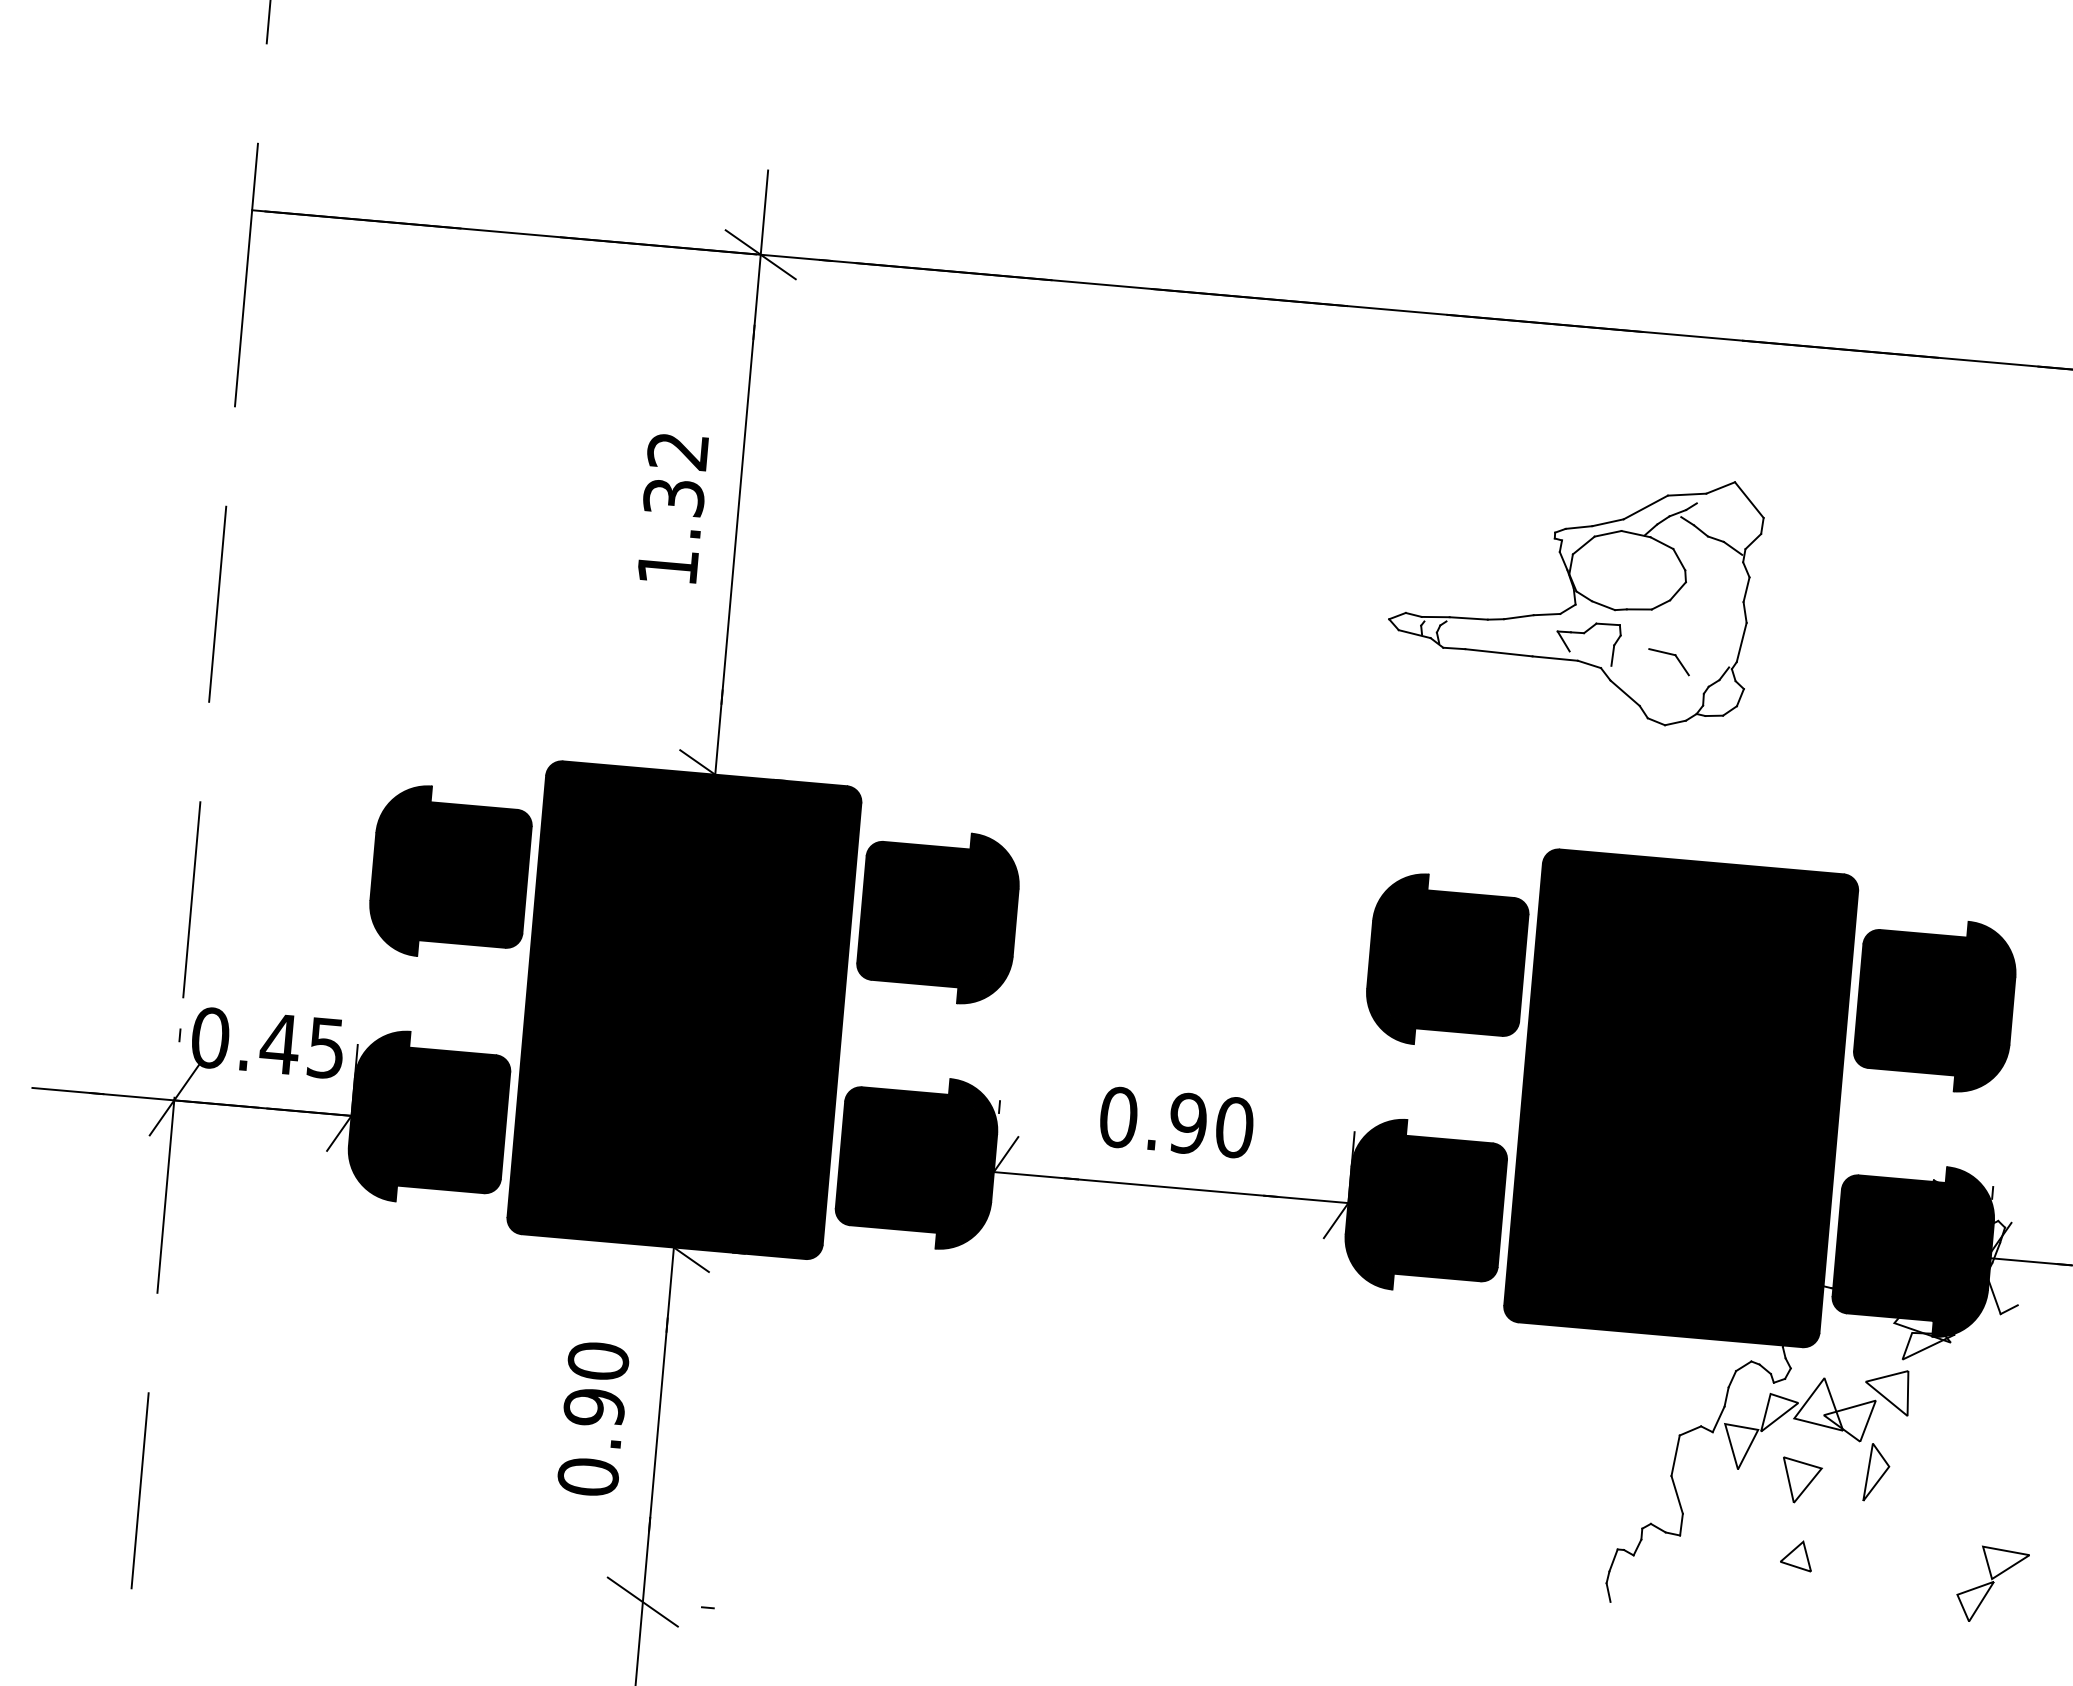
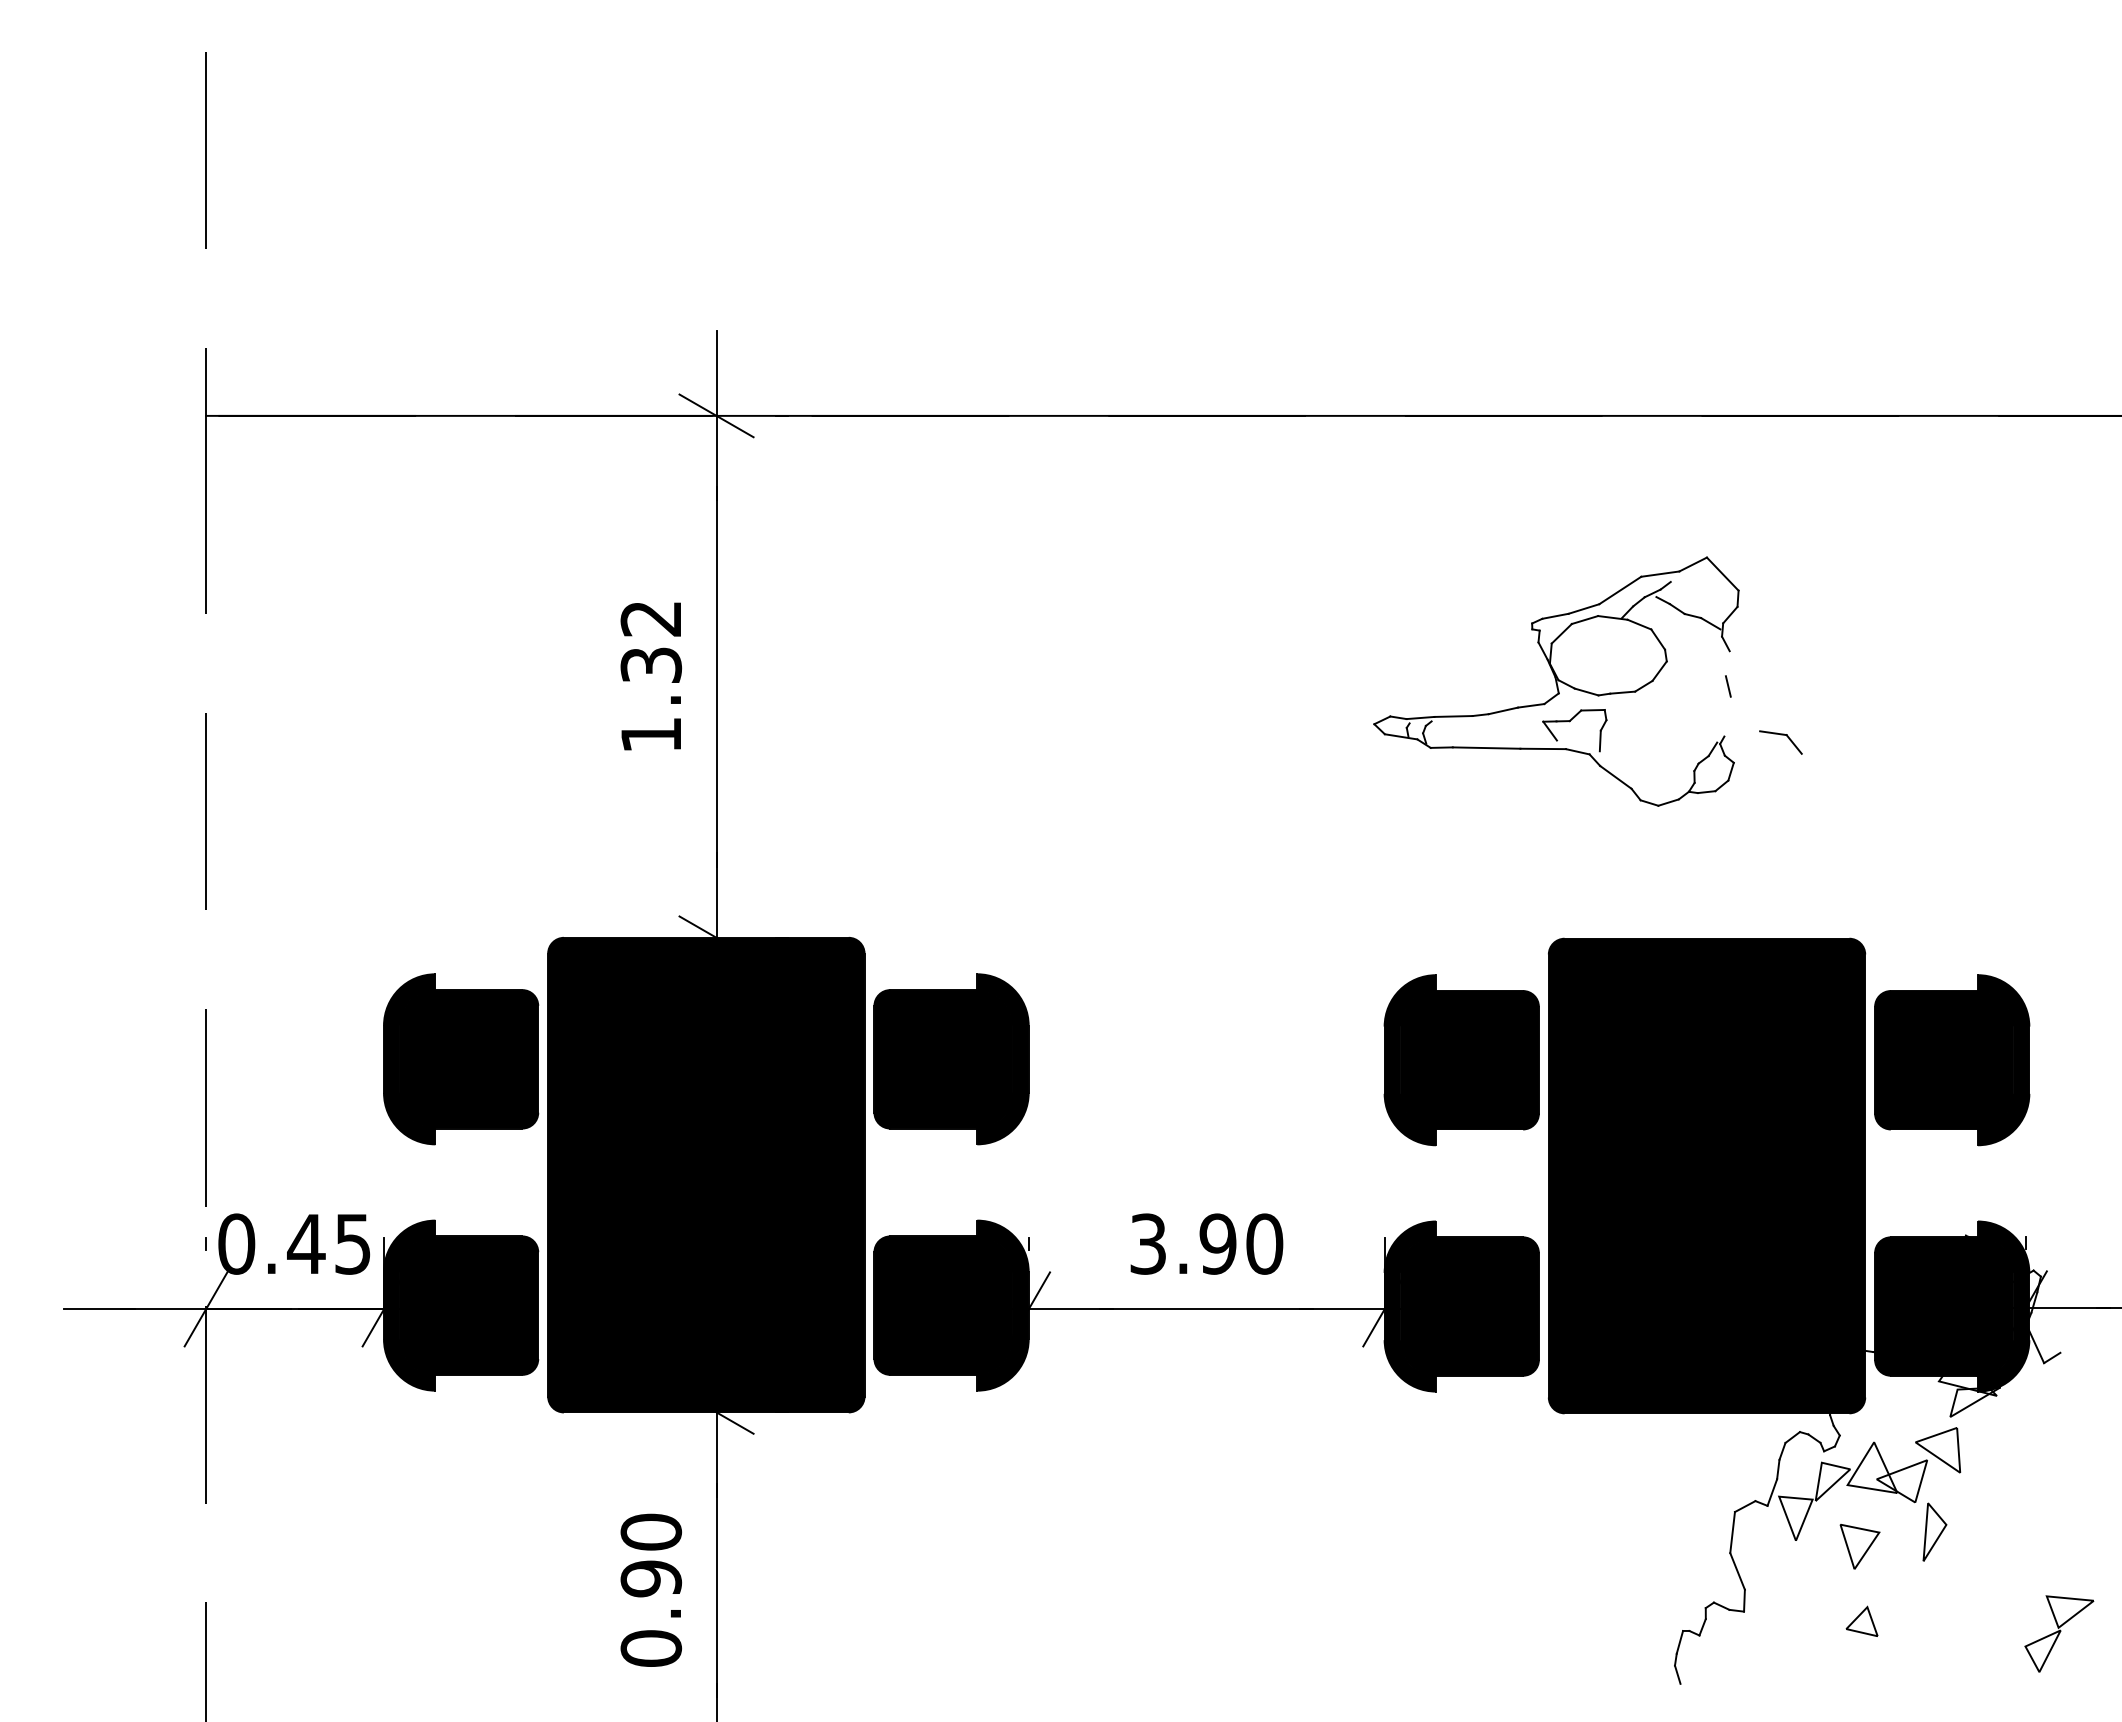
line: (1746, 589) -> (1727, 663), removed
line: (1741, 642) -> (1727, 716), removed
part: (1669, 655) -> (1780, 735), moved
text: (1118, 1116) -> (1148, 1243), 0.90 -> 3.90

